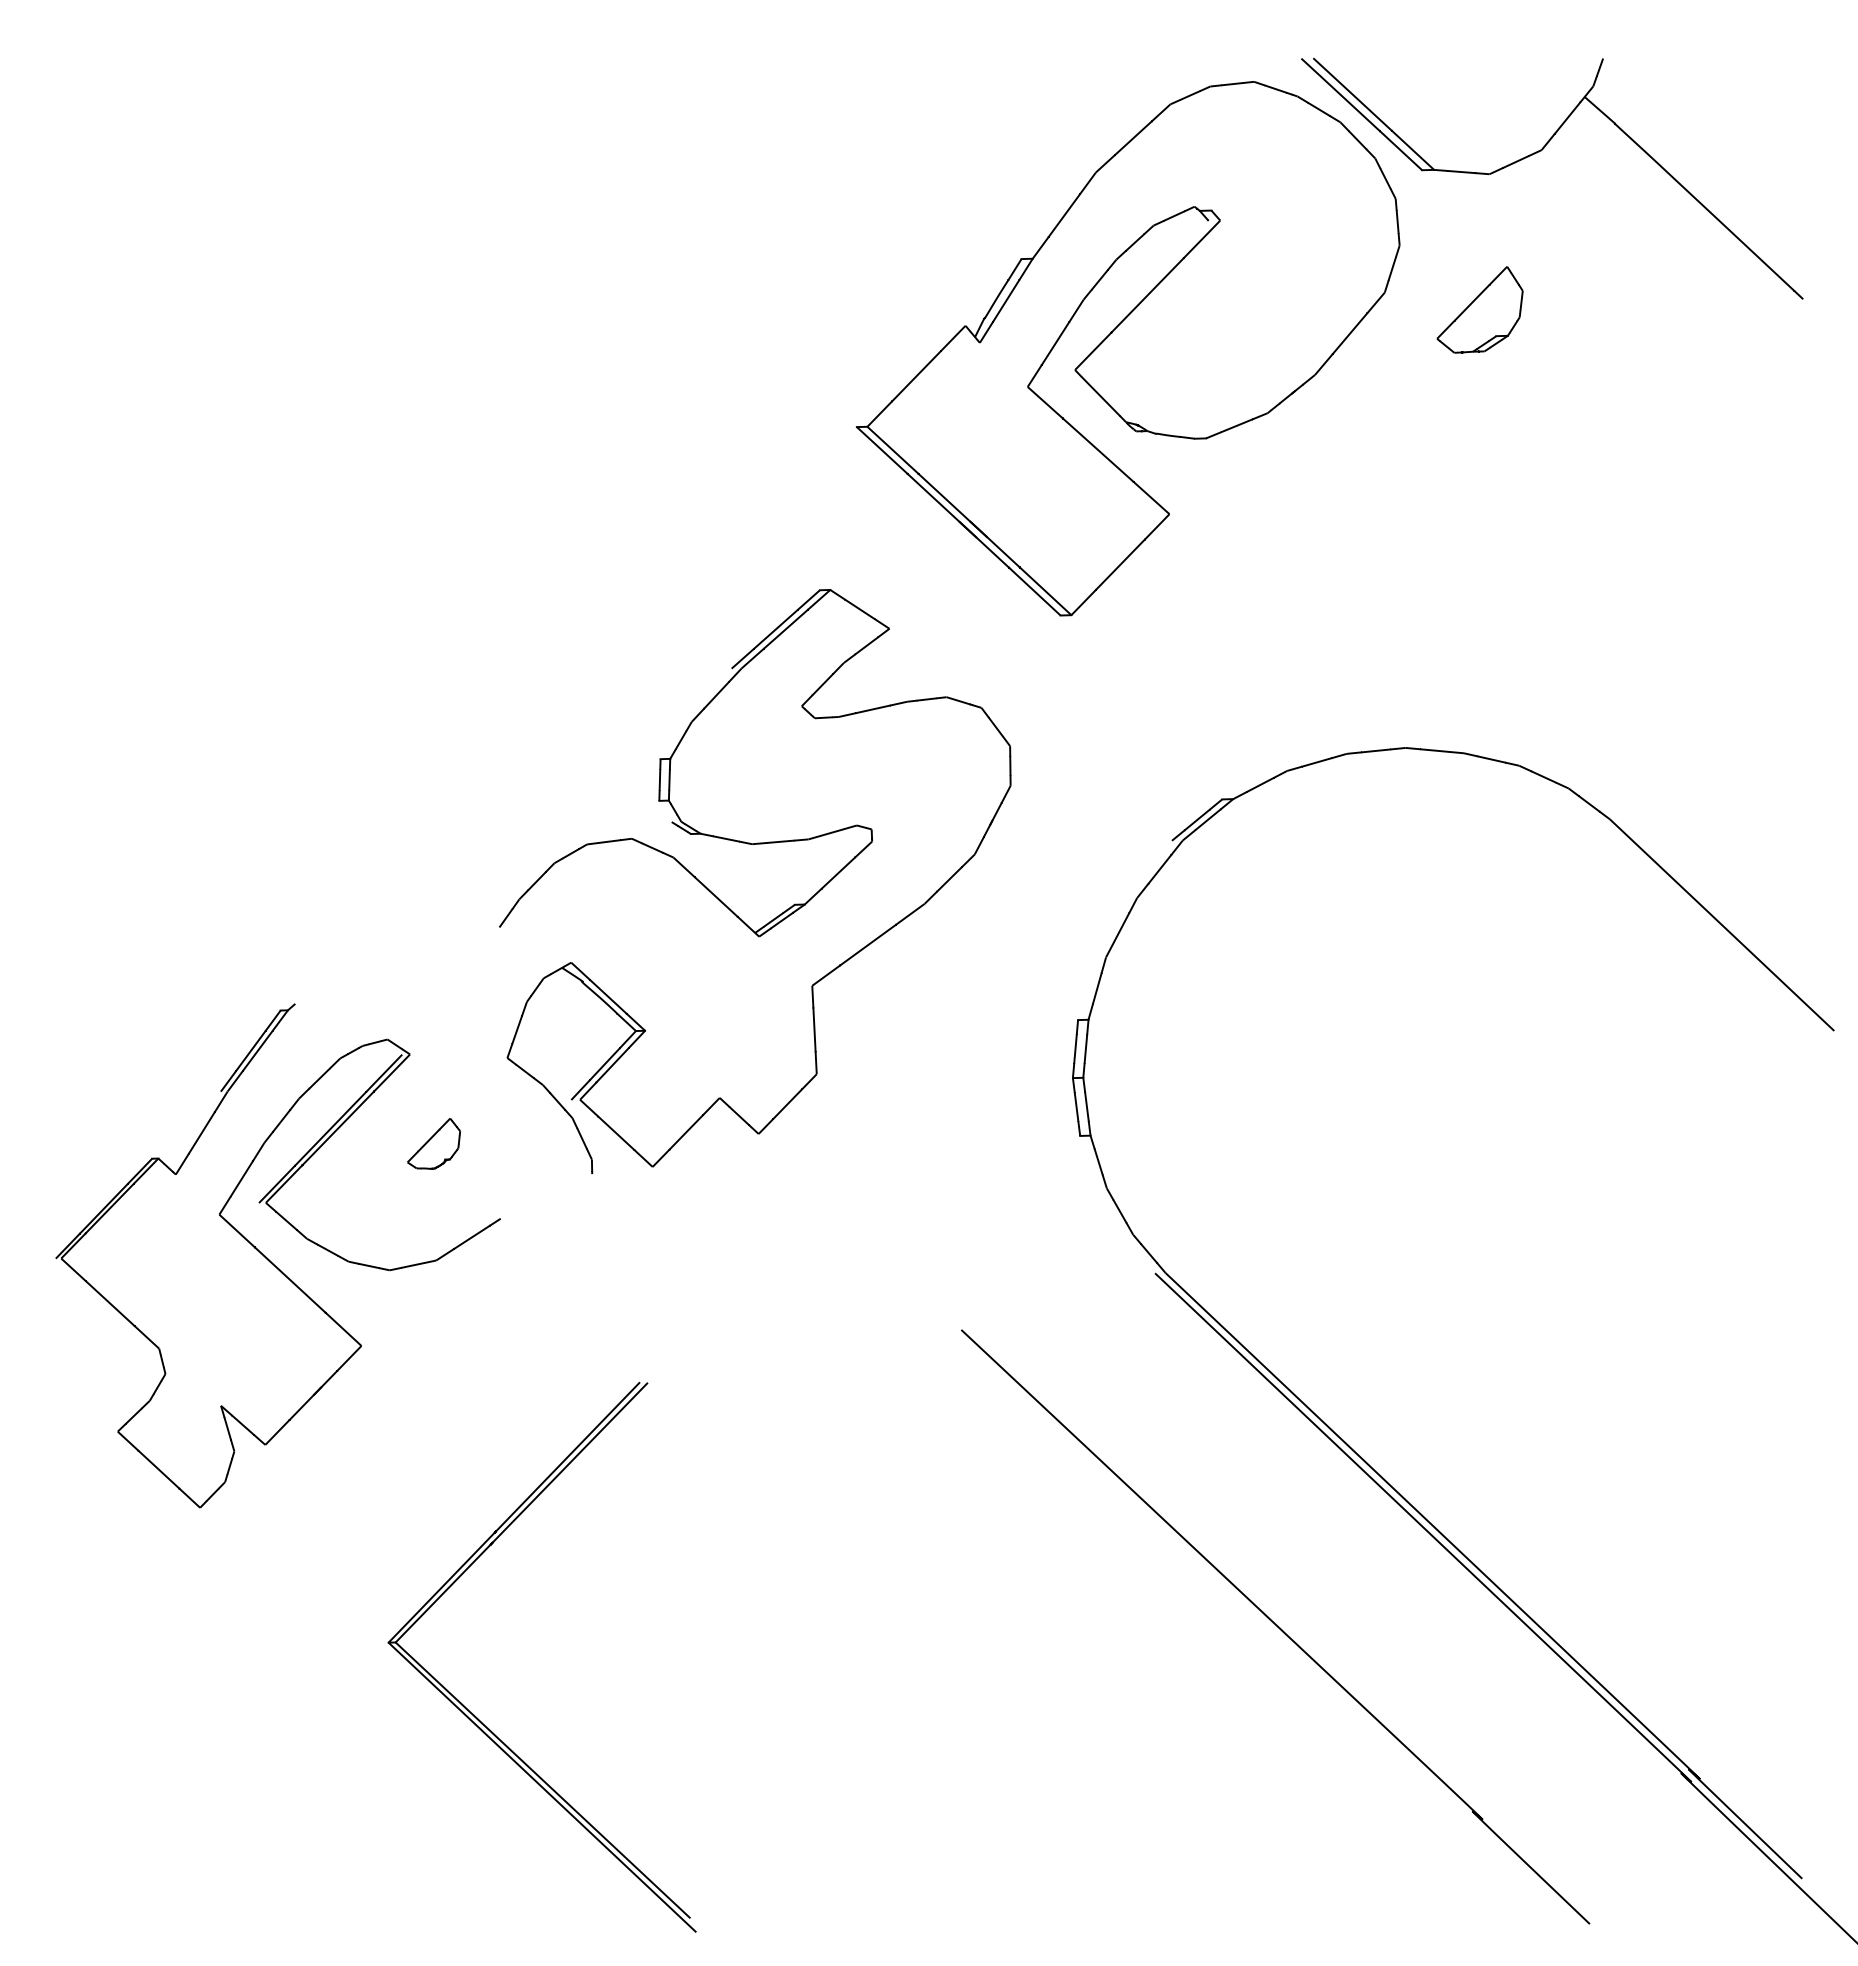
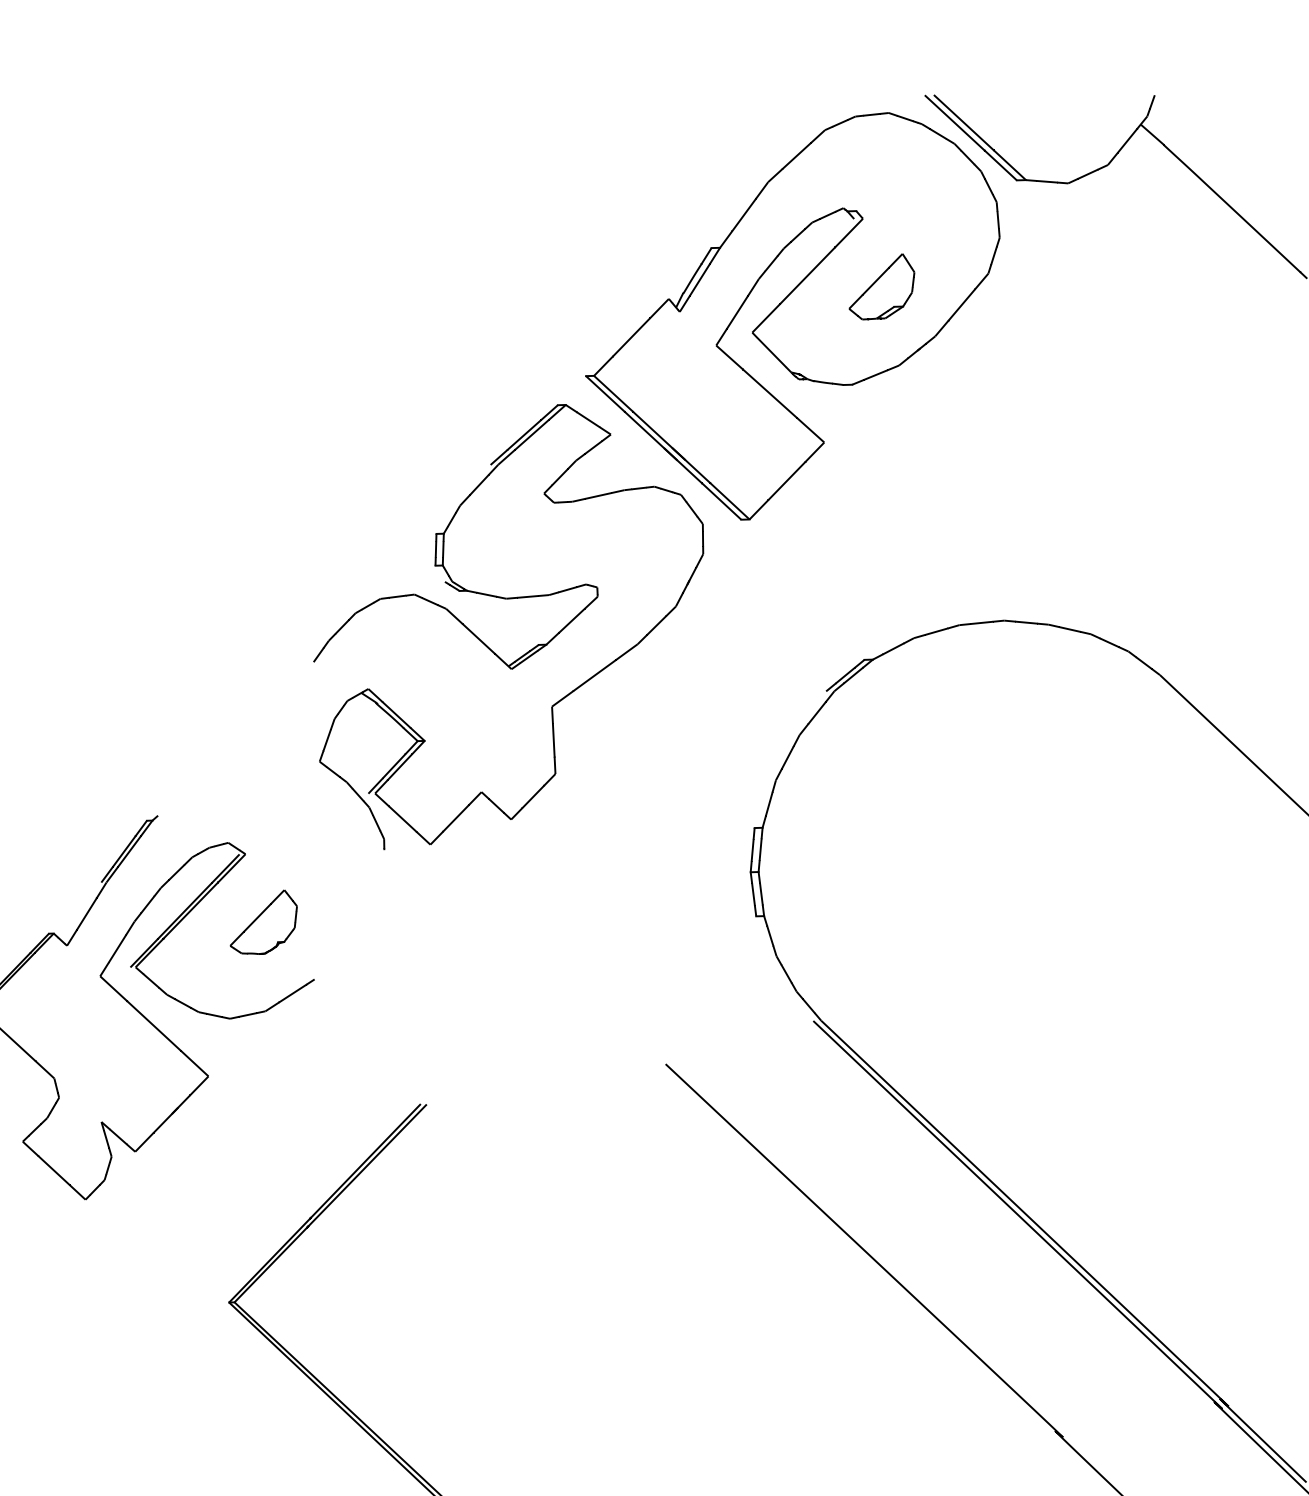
part: (1479, 309) -> (881, 286), moved
part: (729, 907) -> (488, 646), moved
part: (433, 1143) -> (263, 922), size x1.67

